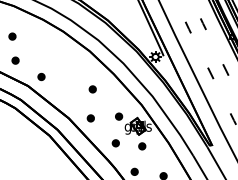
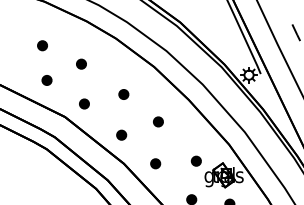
part: (39, 49) -> (81, 64), added
part: (68, 70) -> (123, 94), added
part: (67, 98) -> (121, 135), added

